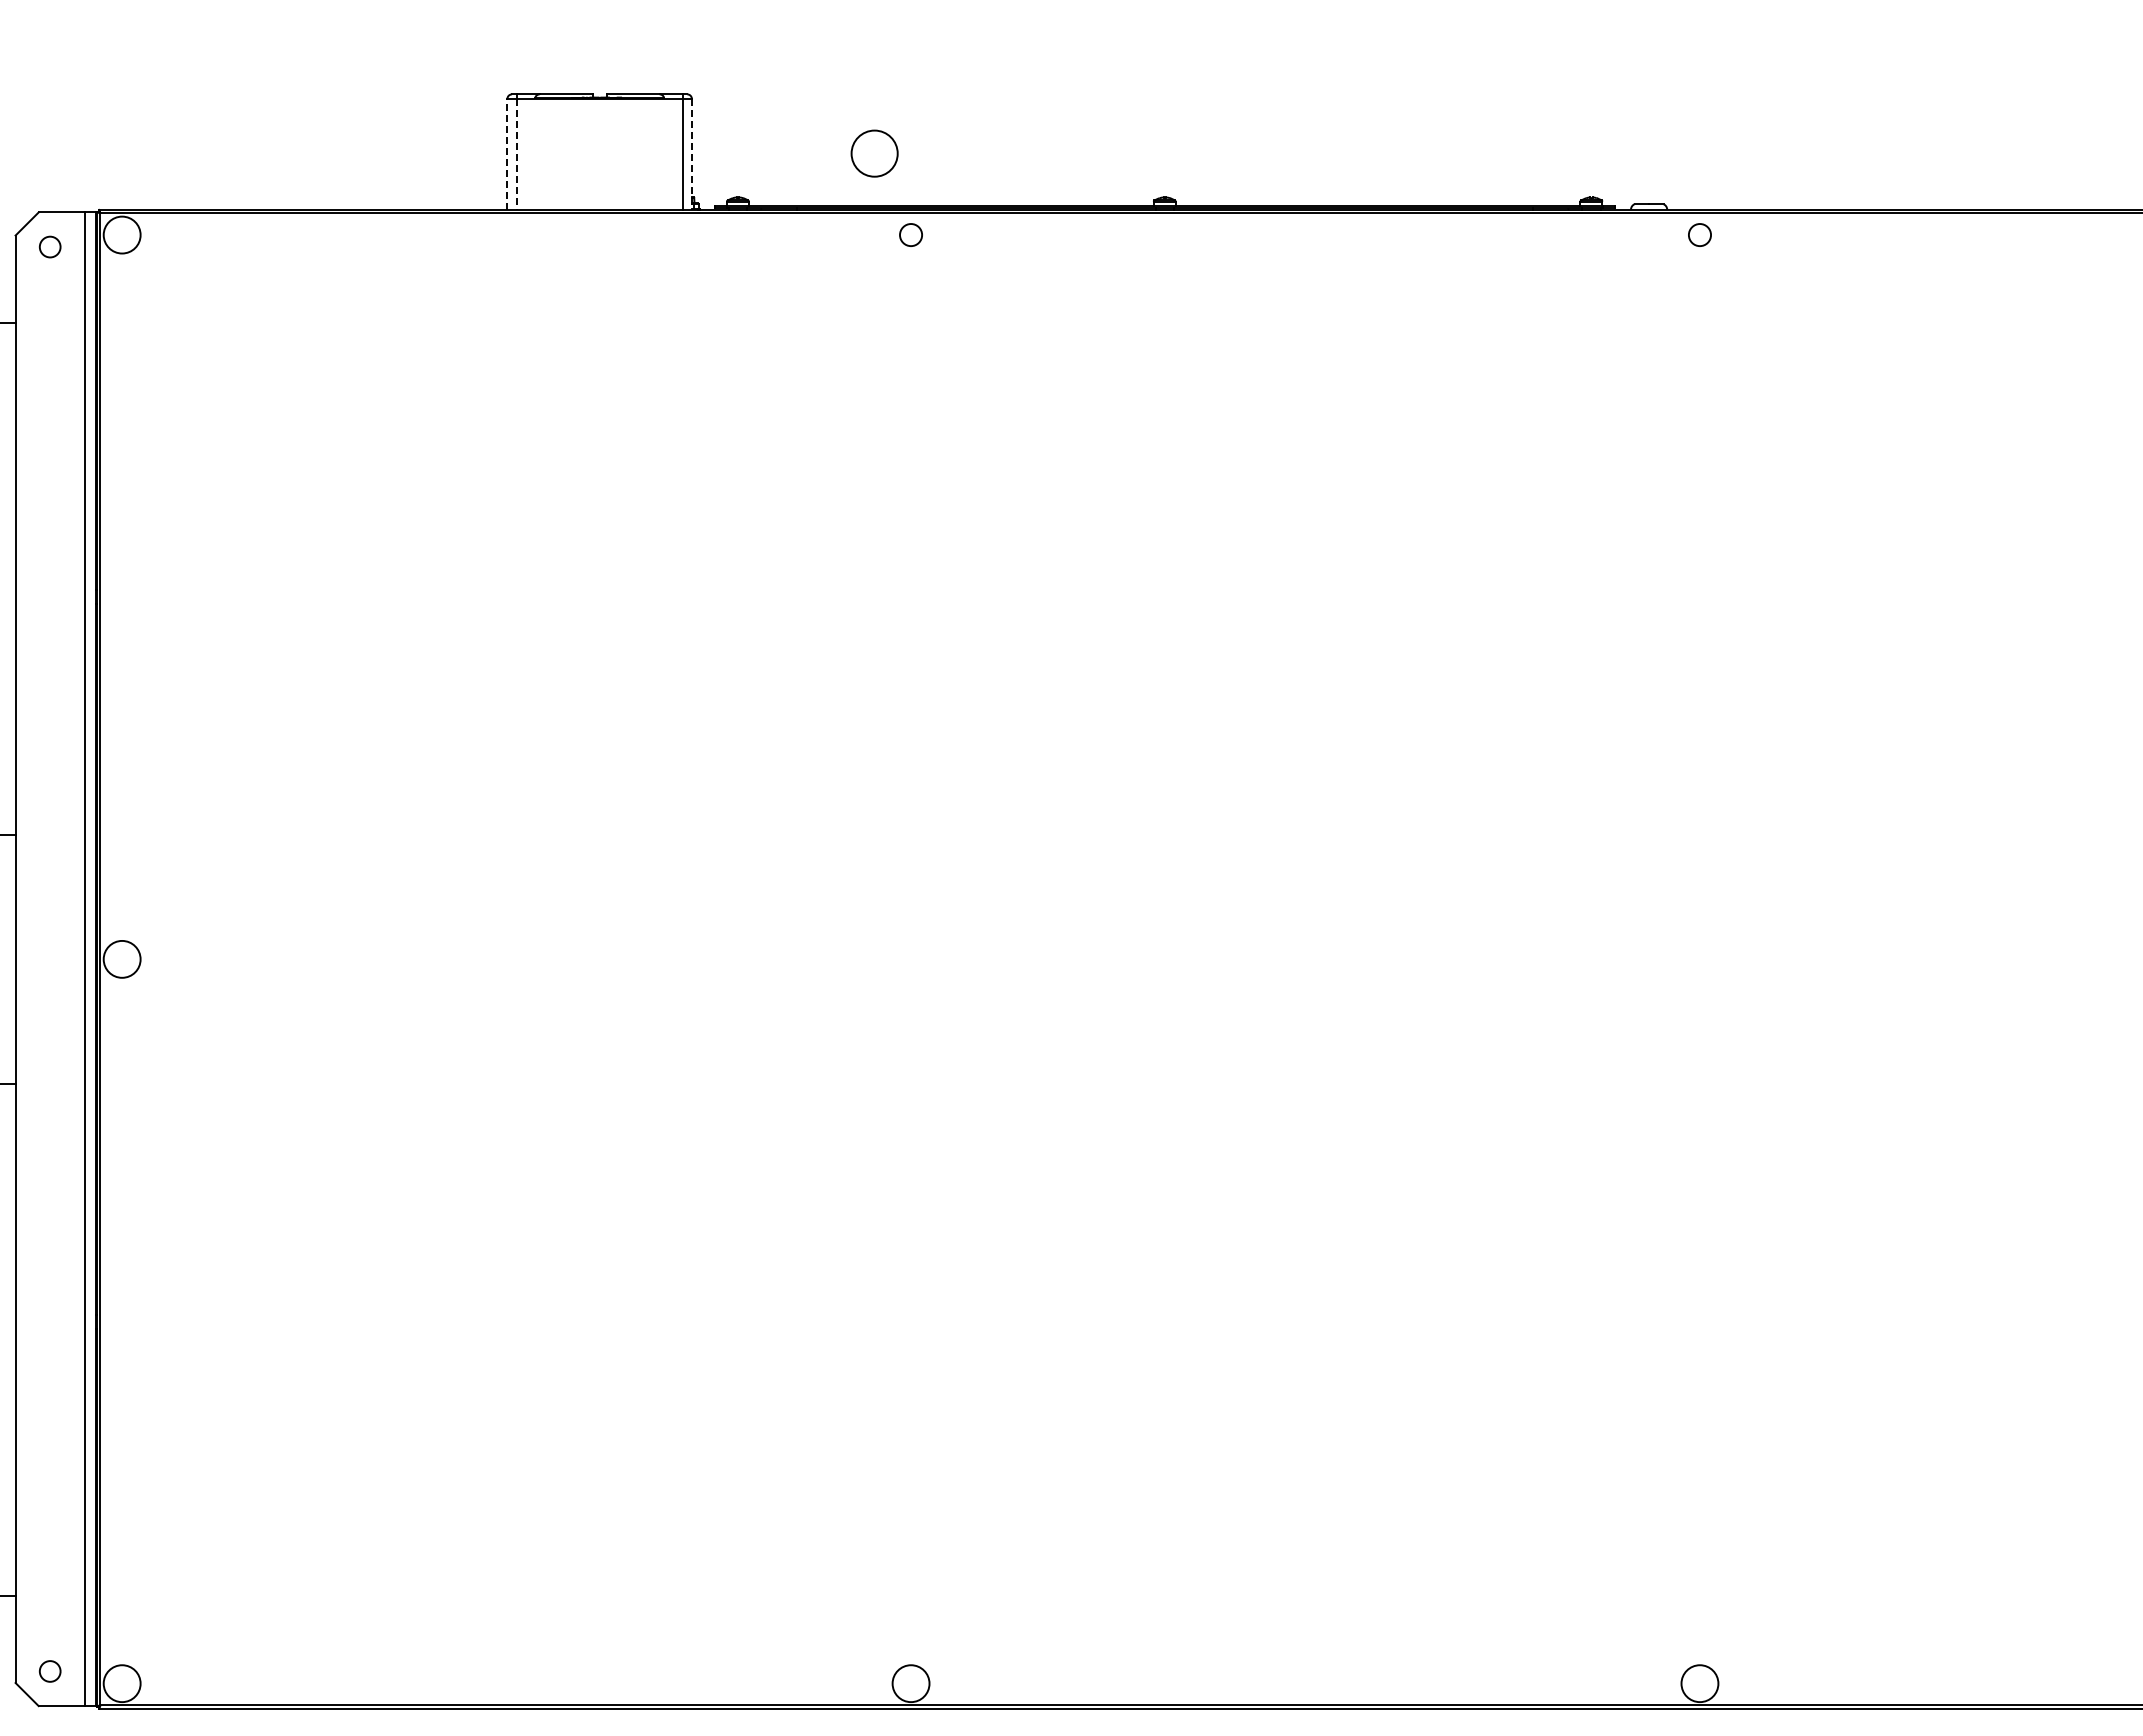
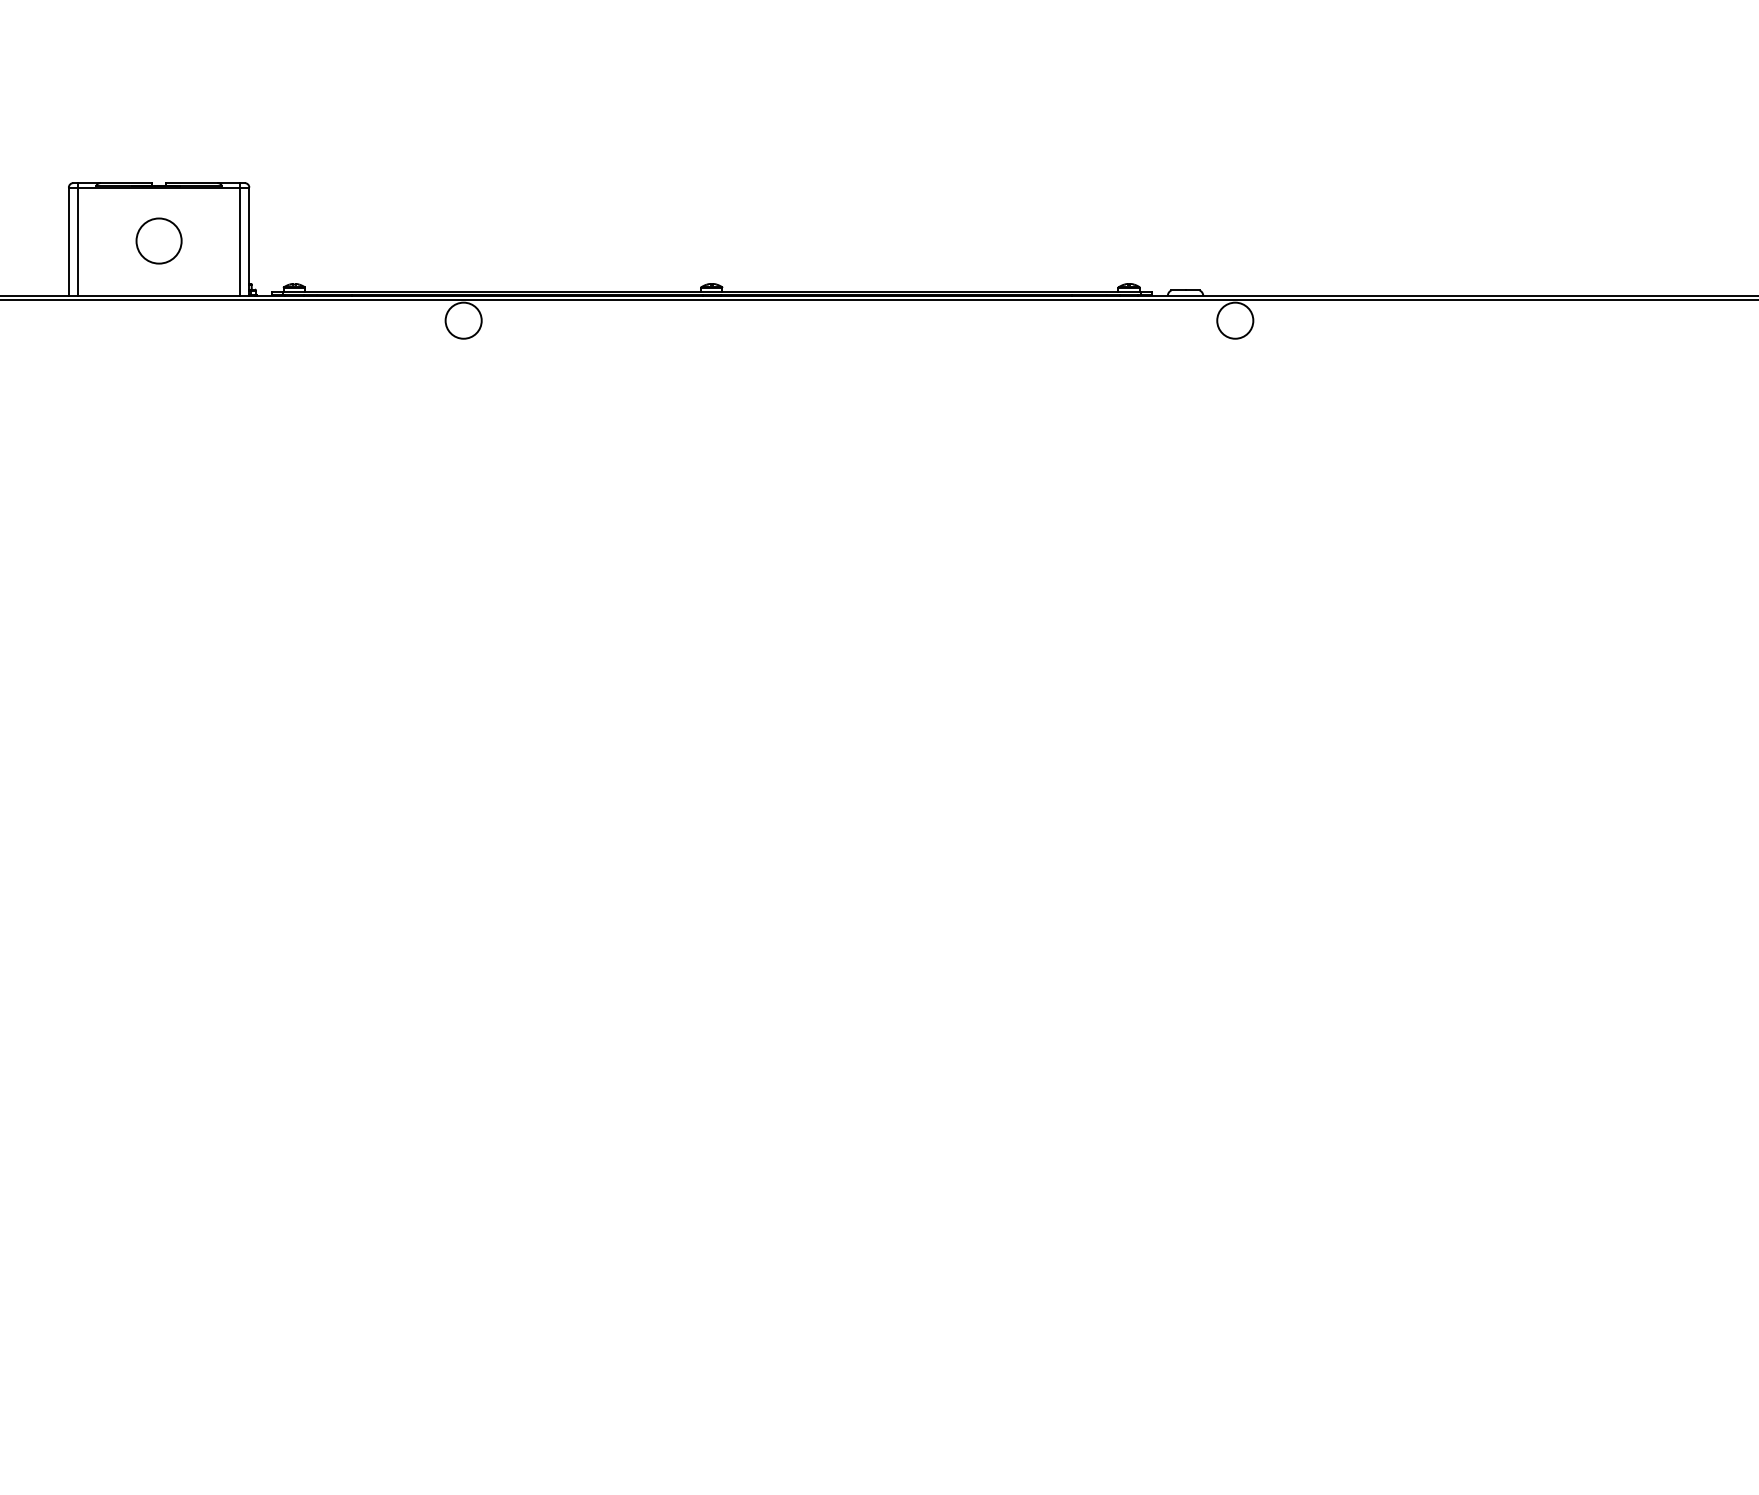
line: (507, 153) -> (68, 240), dashed -> solid
circle: (874, 153) -> (158, 240), moved
line: (516, 154) -> (77, 241), dashed -> solid
line: (691, 154) -> (248, 241), dashed -> solid
circle: (910, 234) -> (463, 320), size x1.67
circle: (1699, 234) -> (1234, 320), size x1.67

